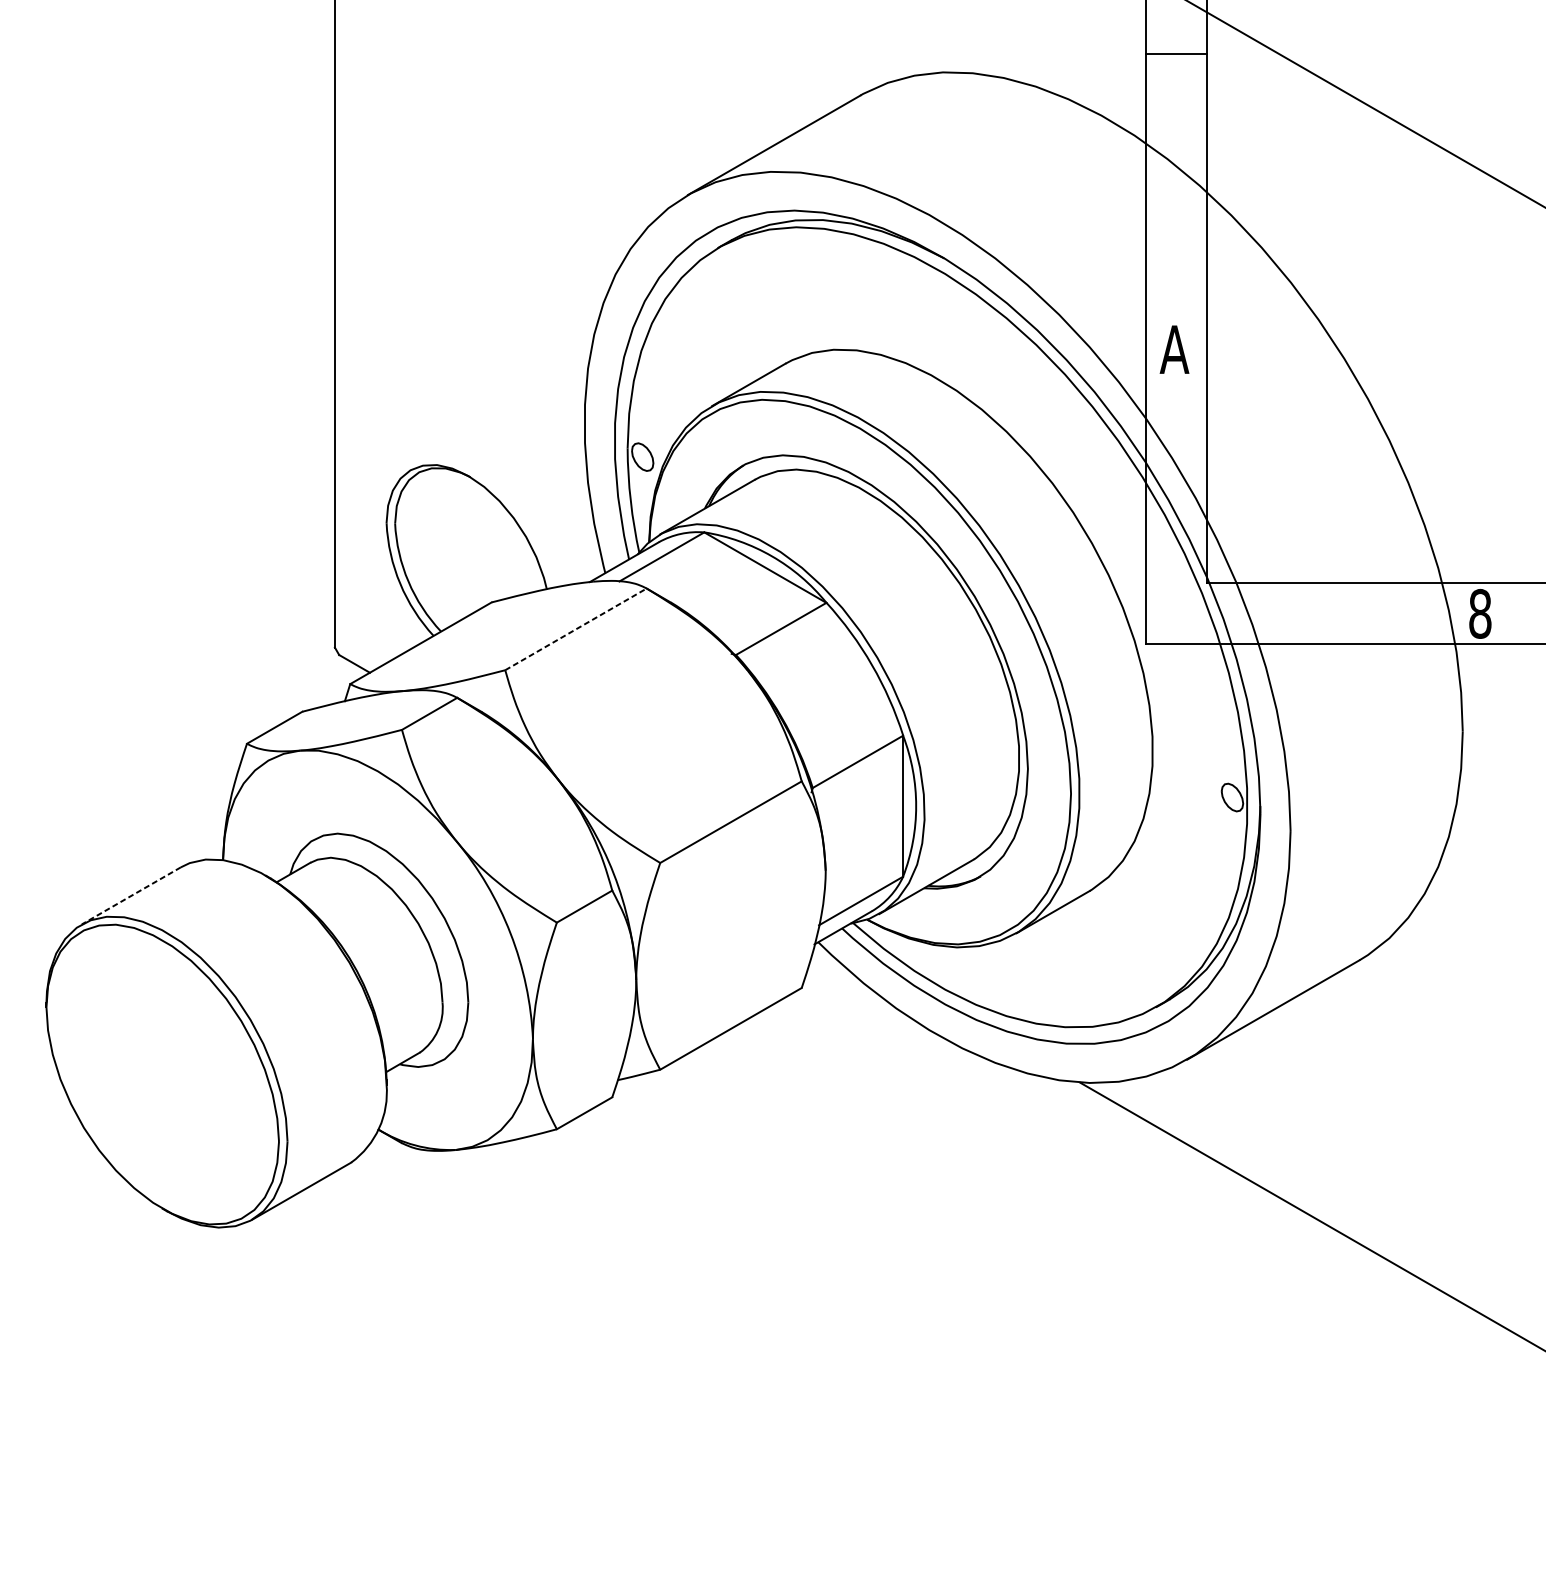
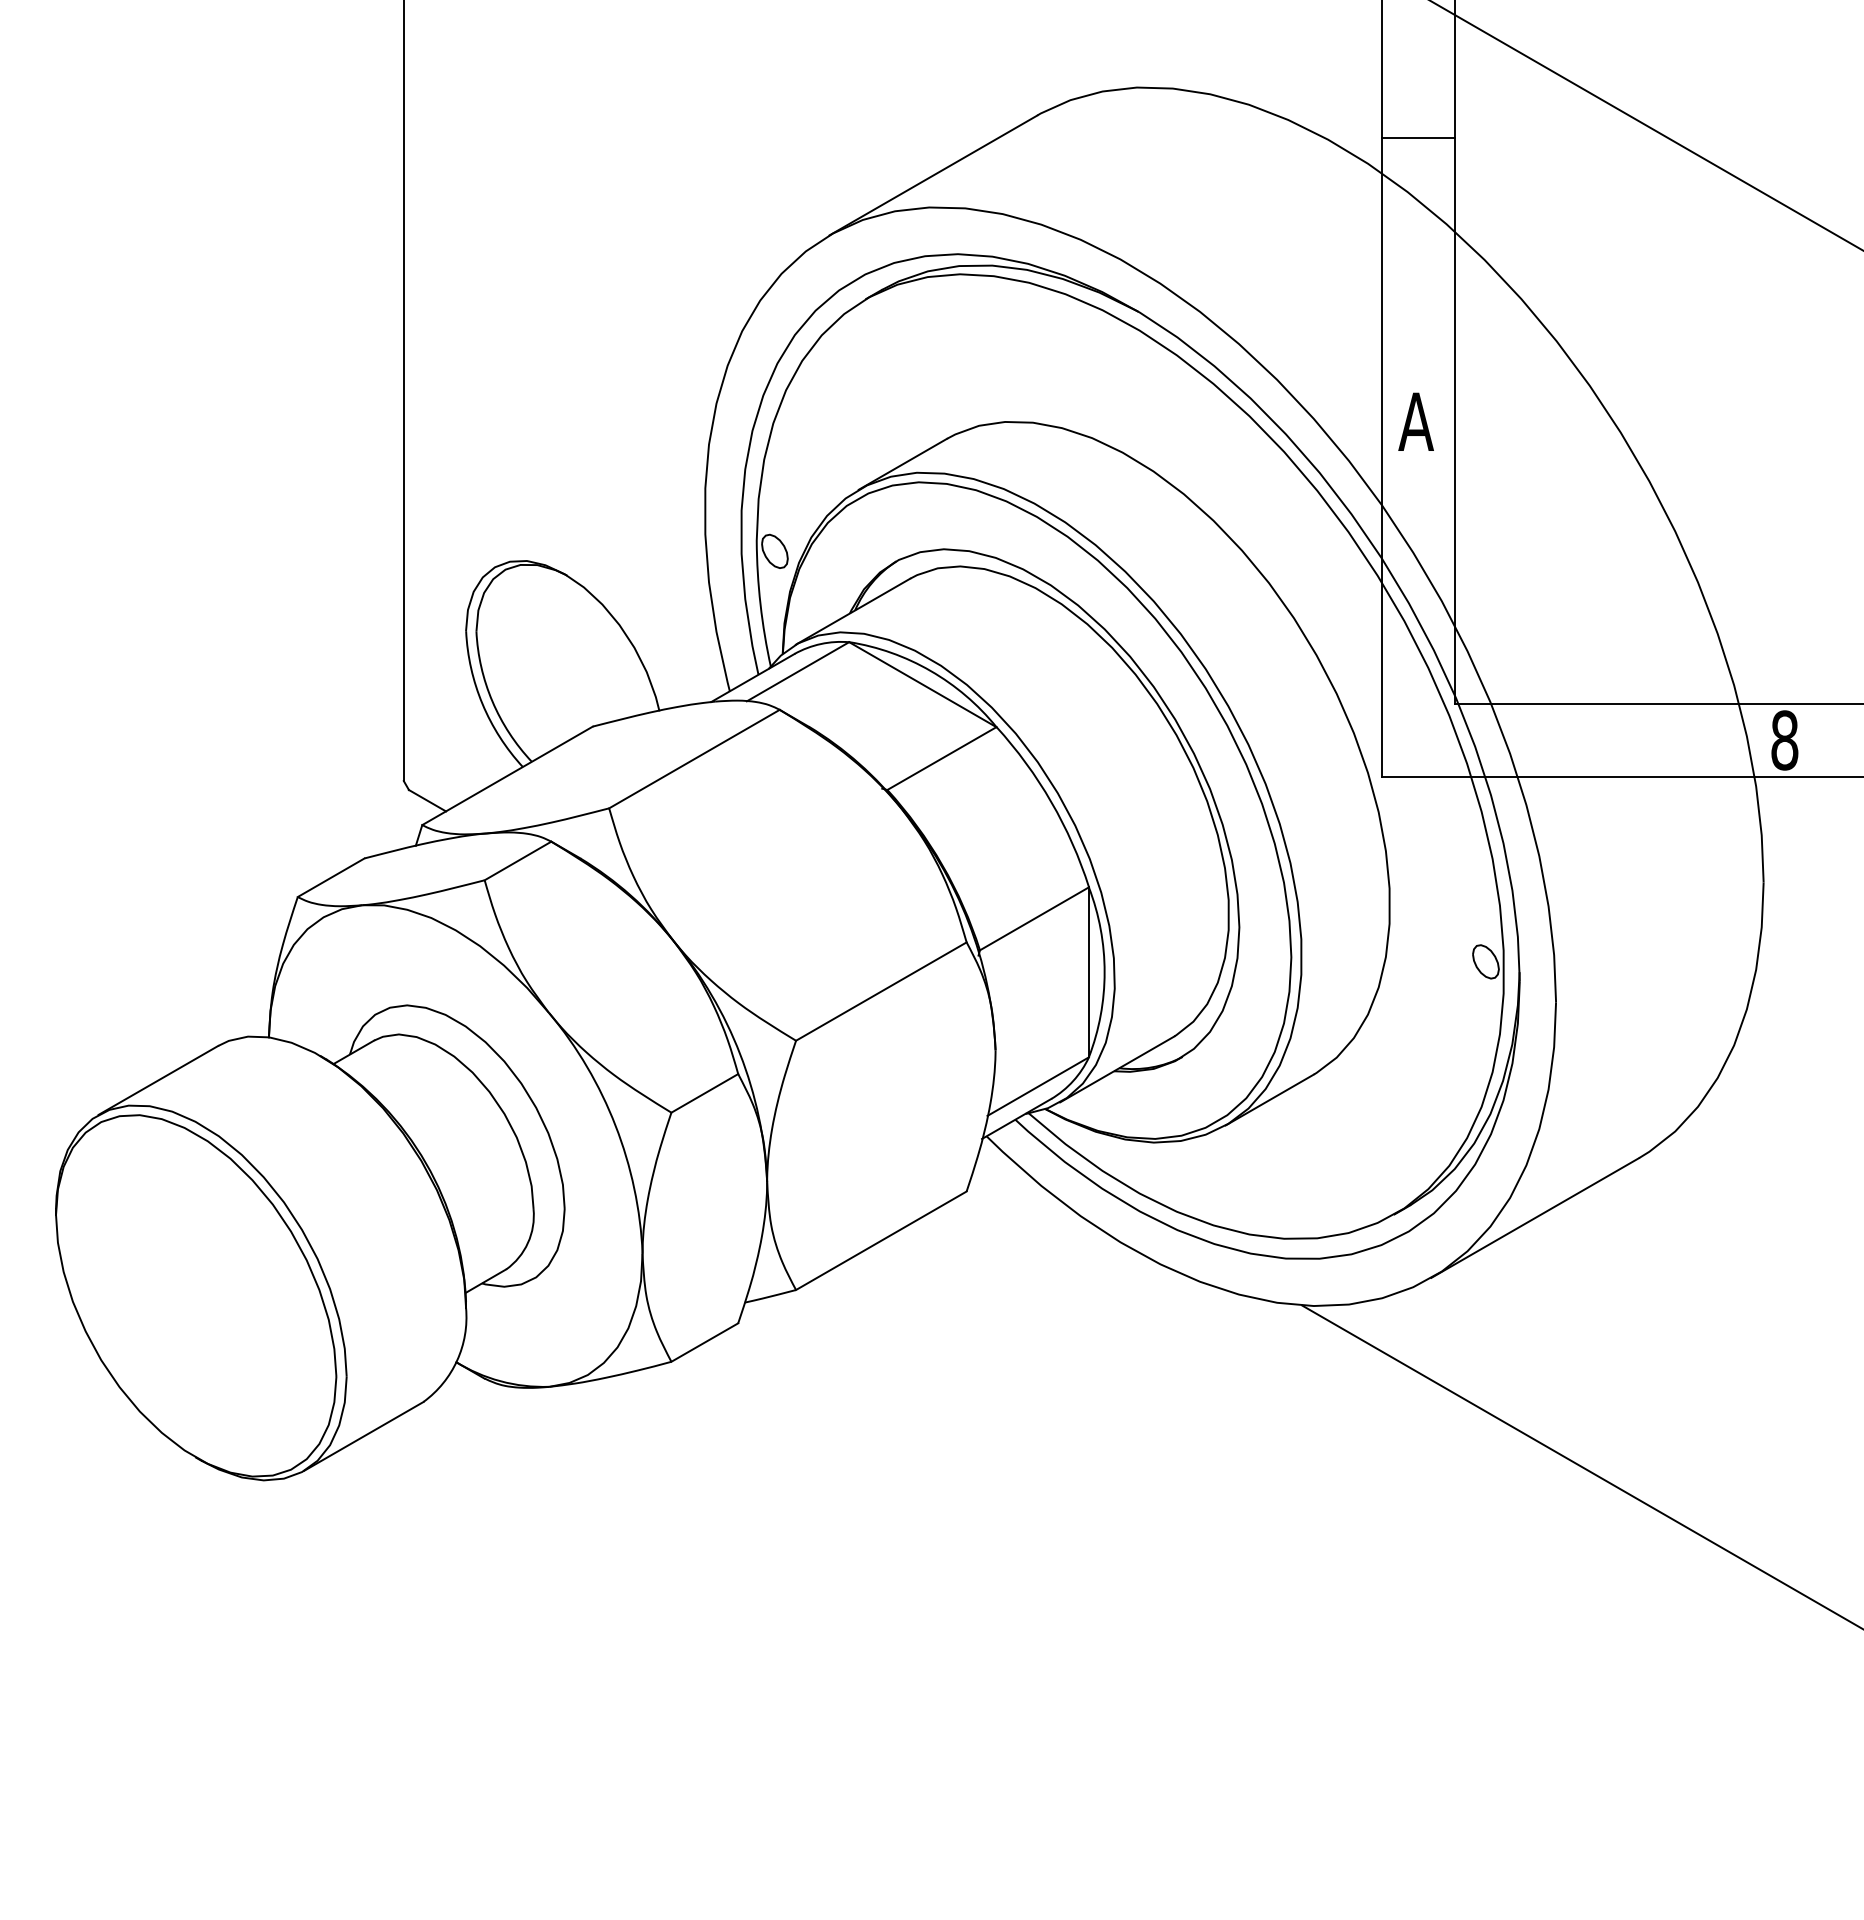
line: (1176, 54) -> (1418, 138), moved
line: (576, 628) -> (694, 758), dashed -> solid
line: (131, 895) -> (158, 1080), dashed -> solid

